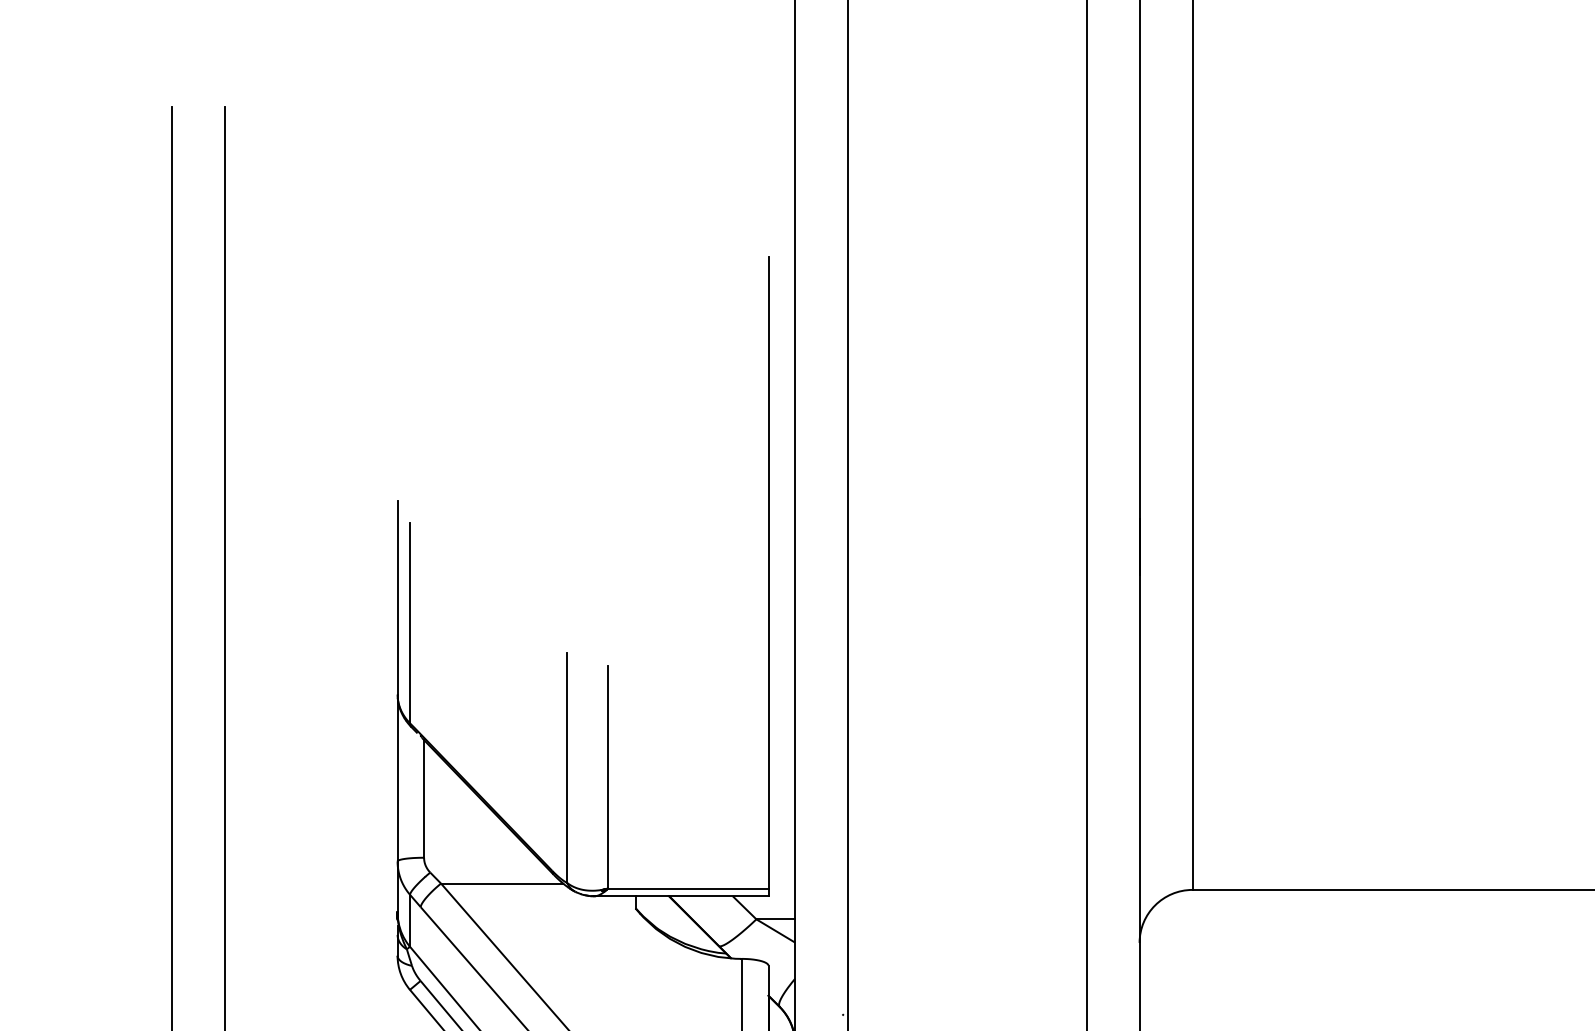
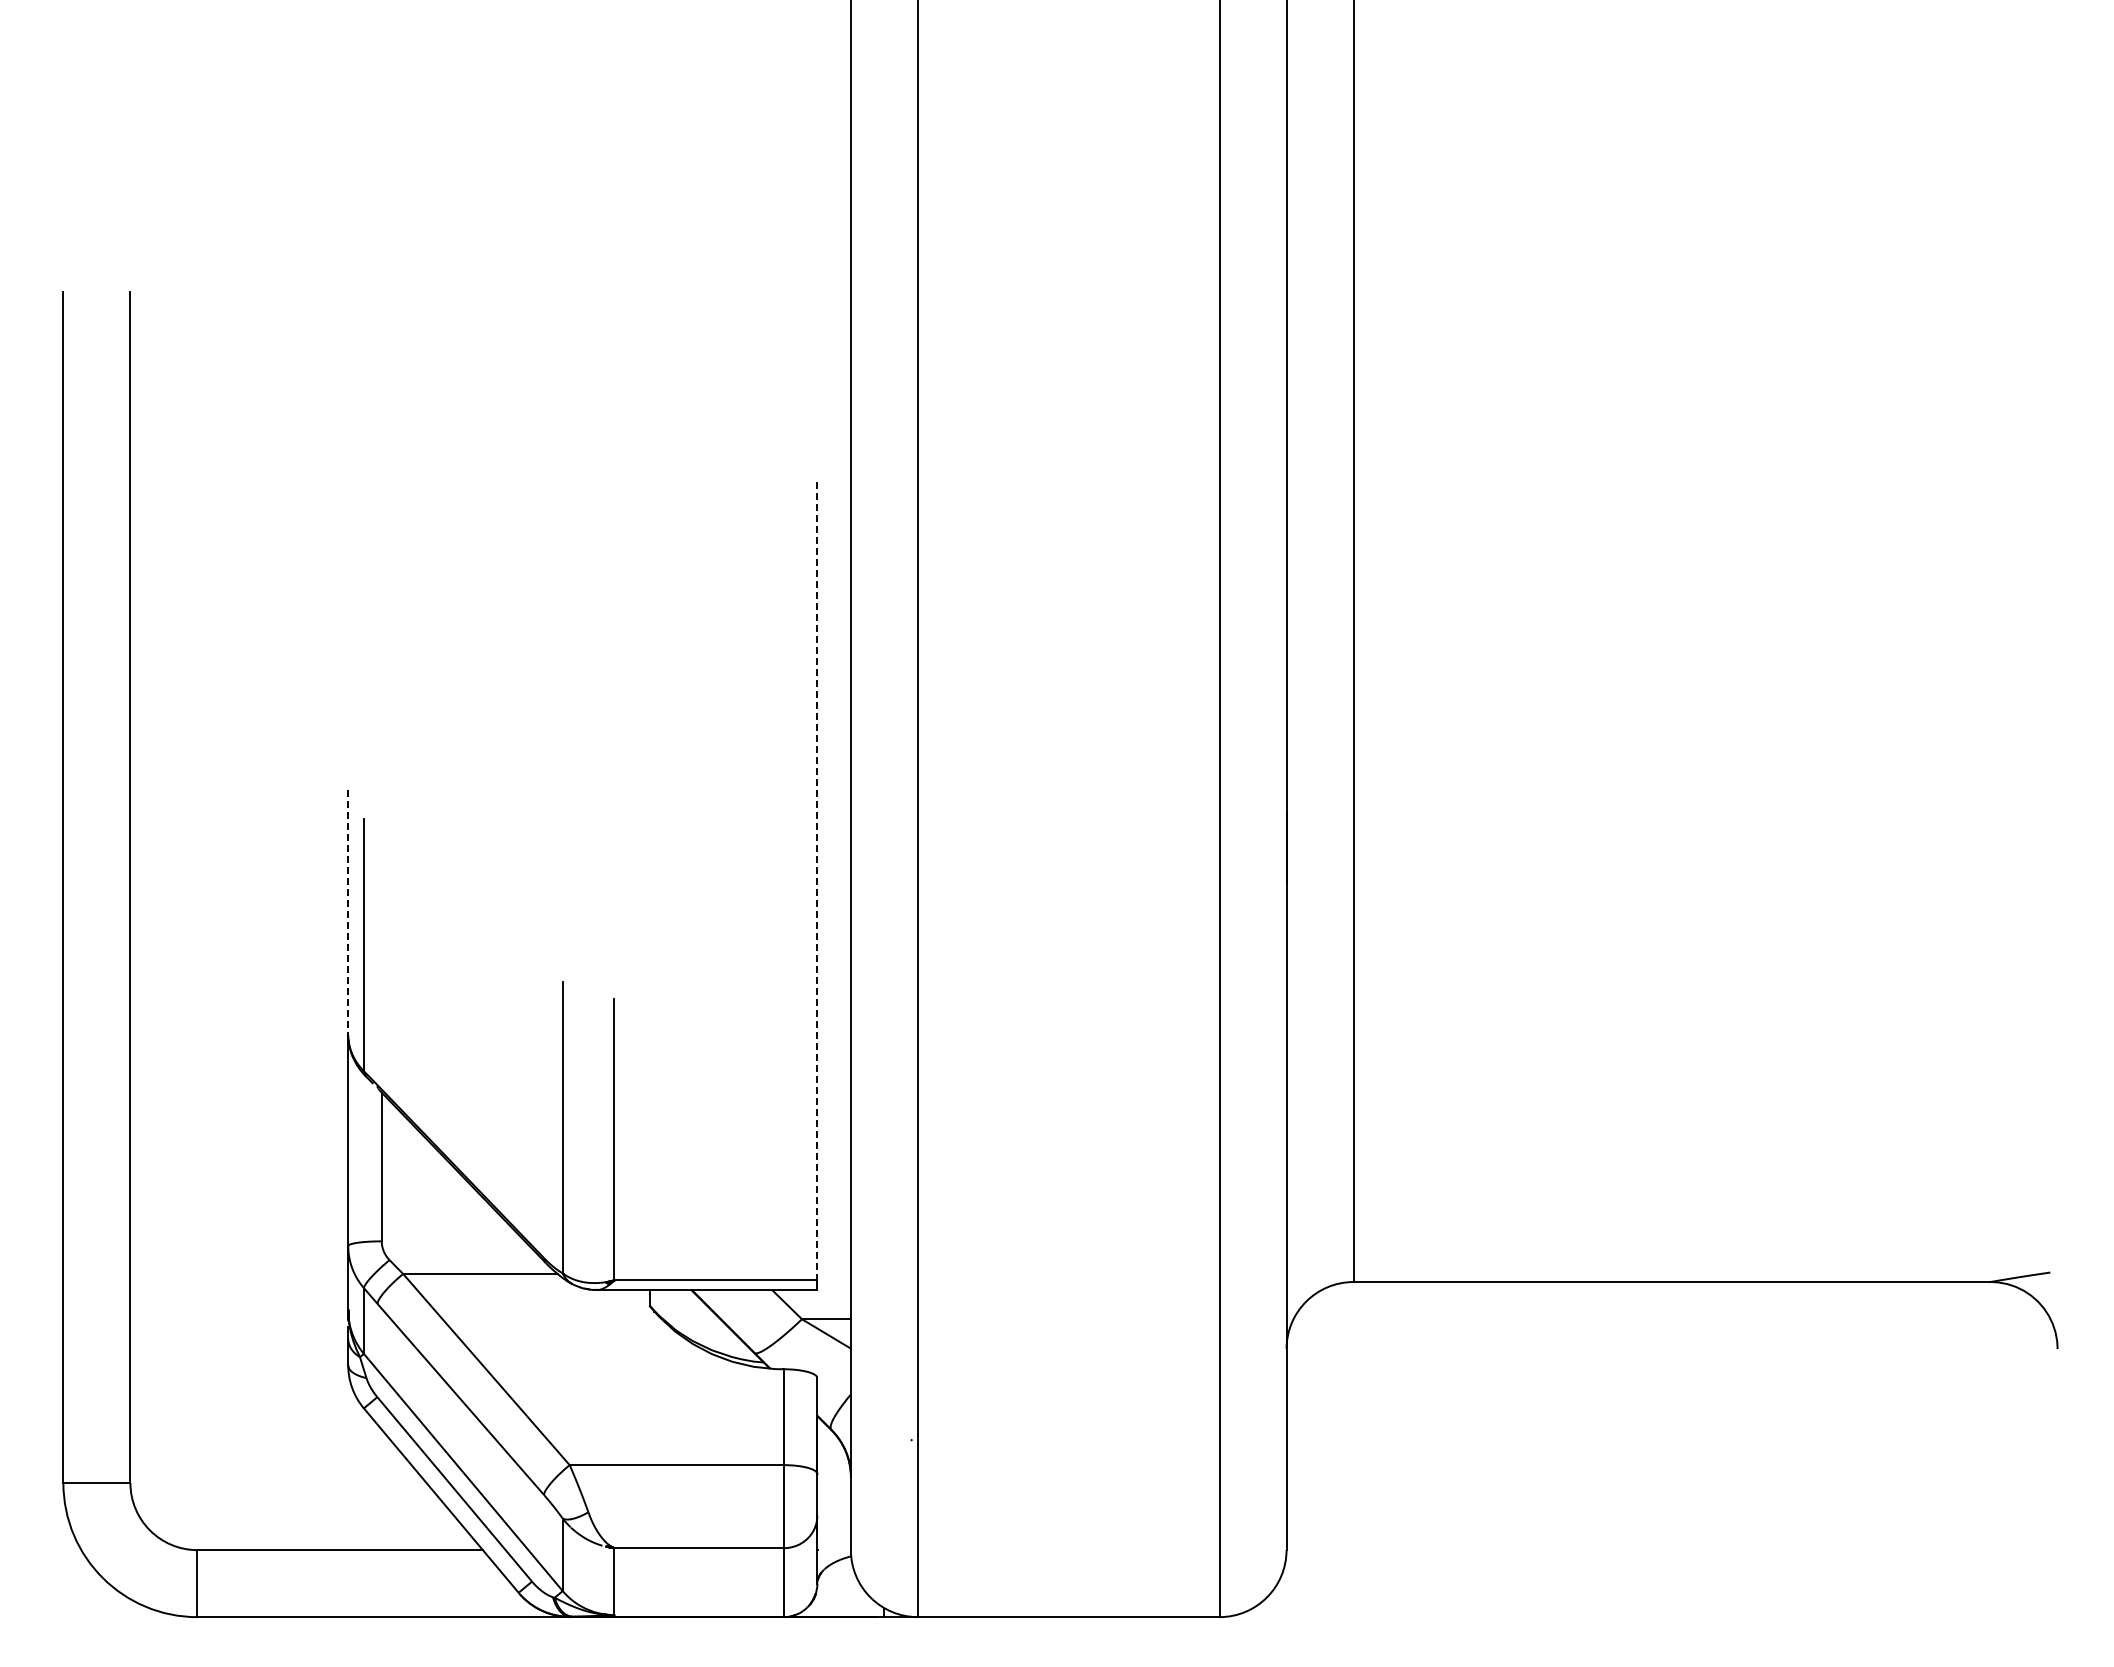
line: (768, 573) -> (817, 881), solid -> dashed
line: (397, 597) -> (348, 912), solid -> dashed

